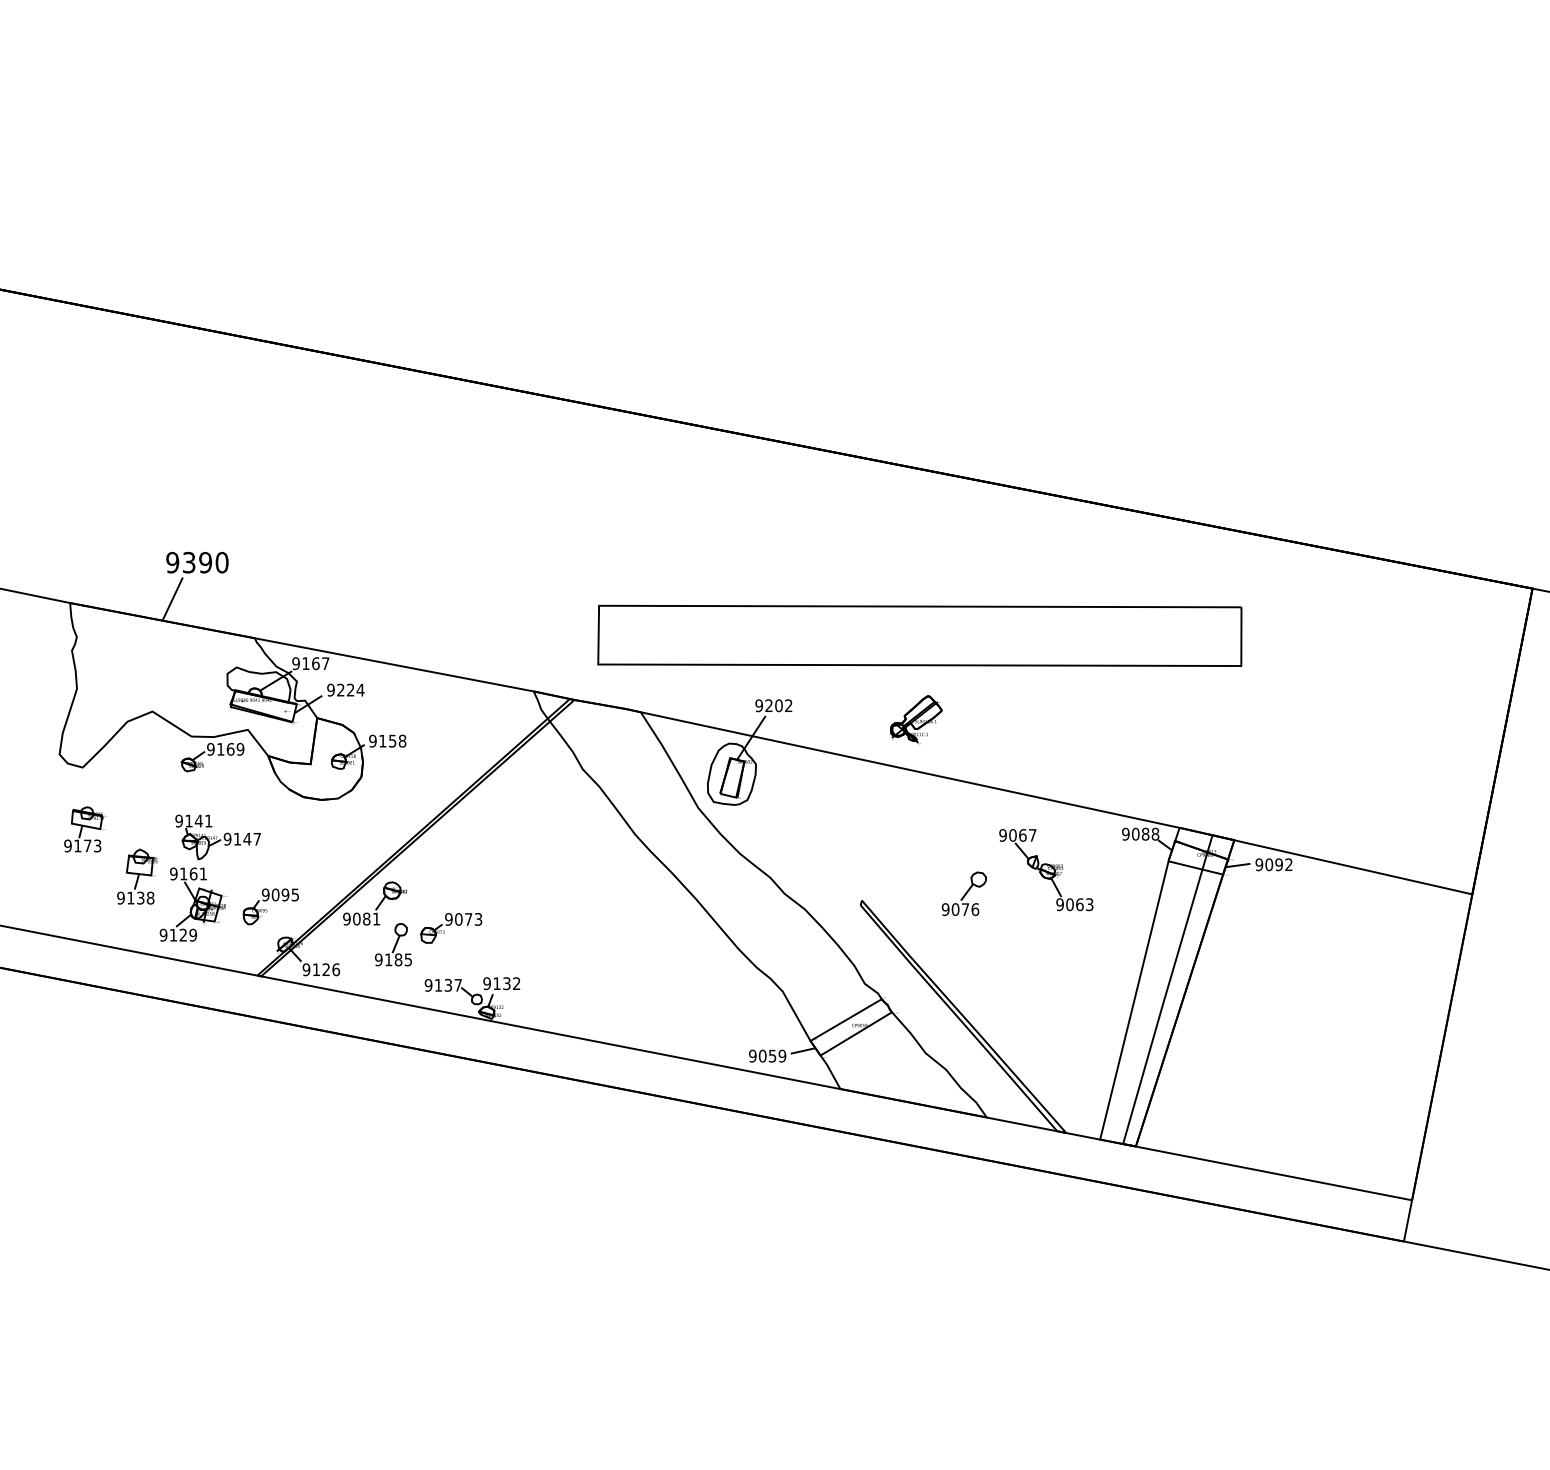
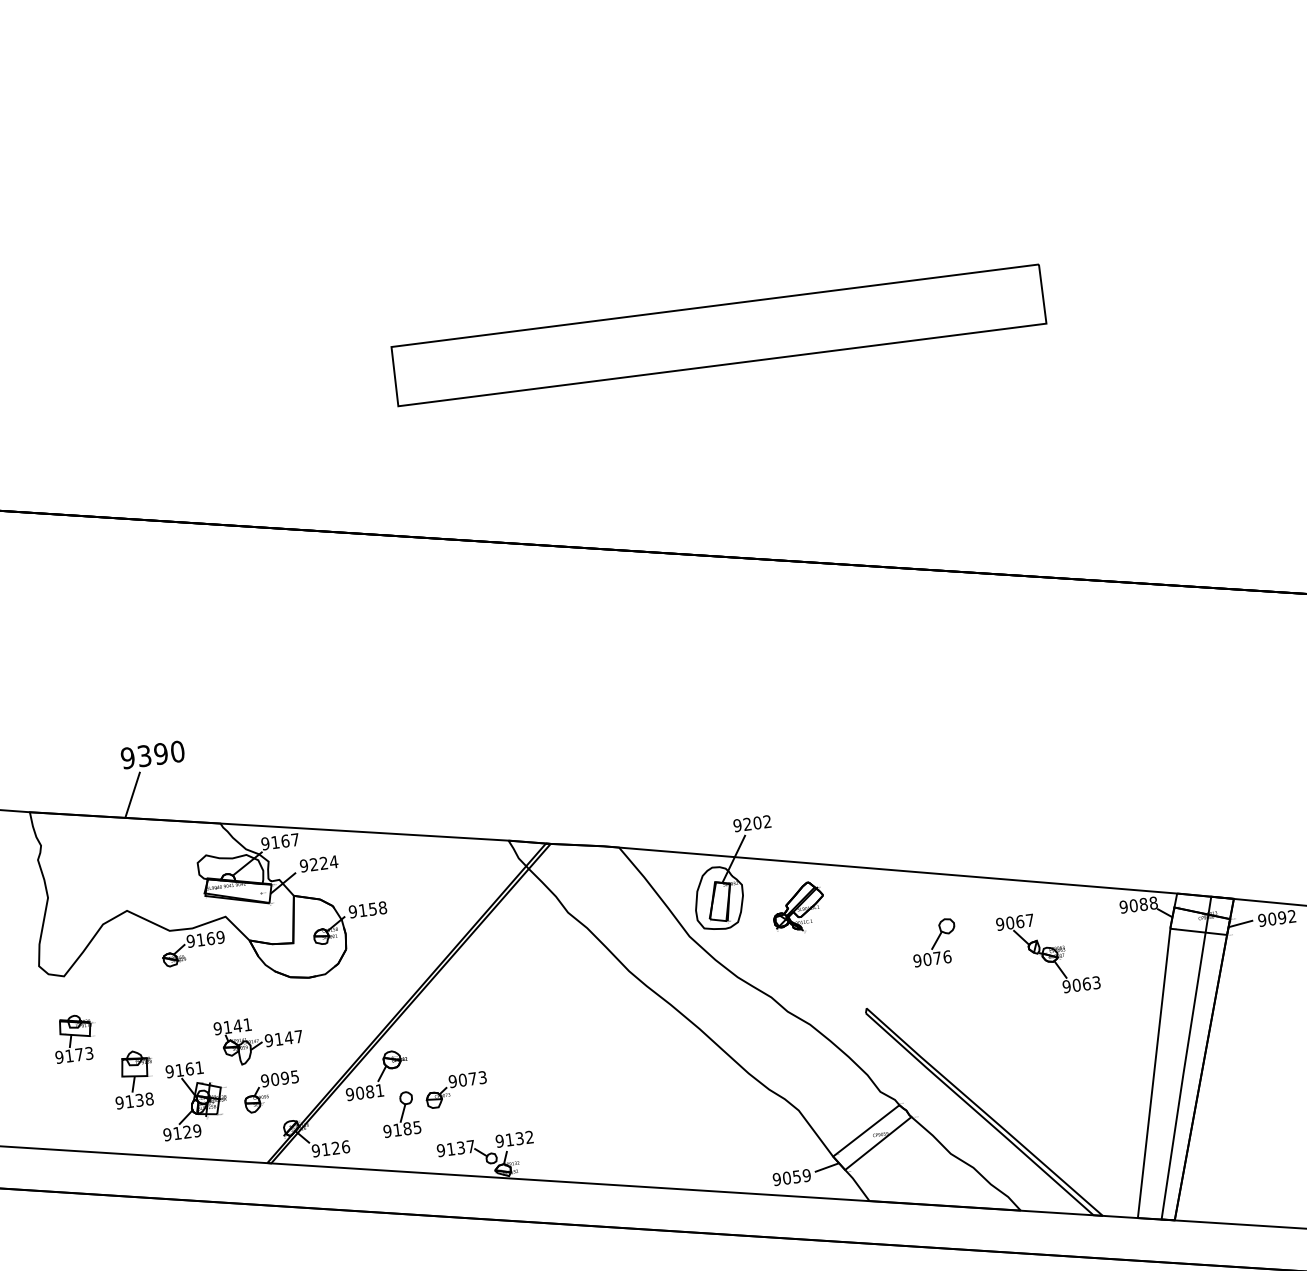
part: (919, 635) -> (718, 335), moved
part: (916, 720) -> (798, 908), moved
part: (217, 837) -> (258, 1040), moved
part: (963, 893) -> (933, 942), moved

